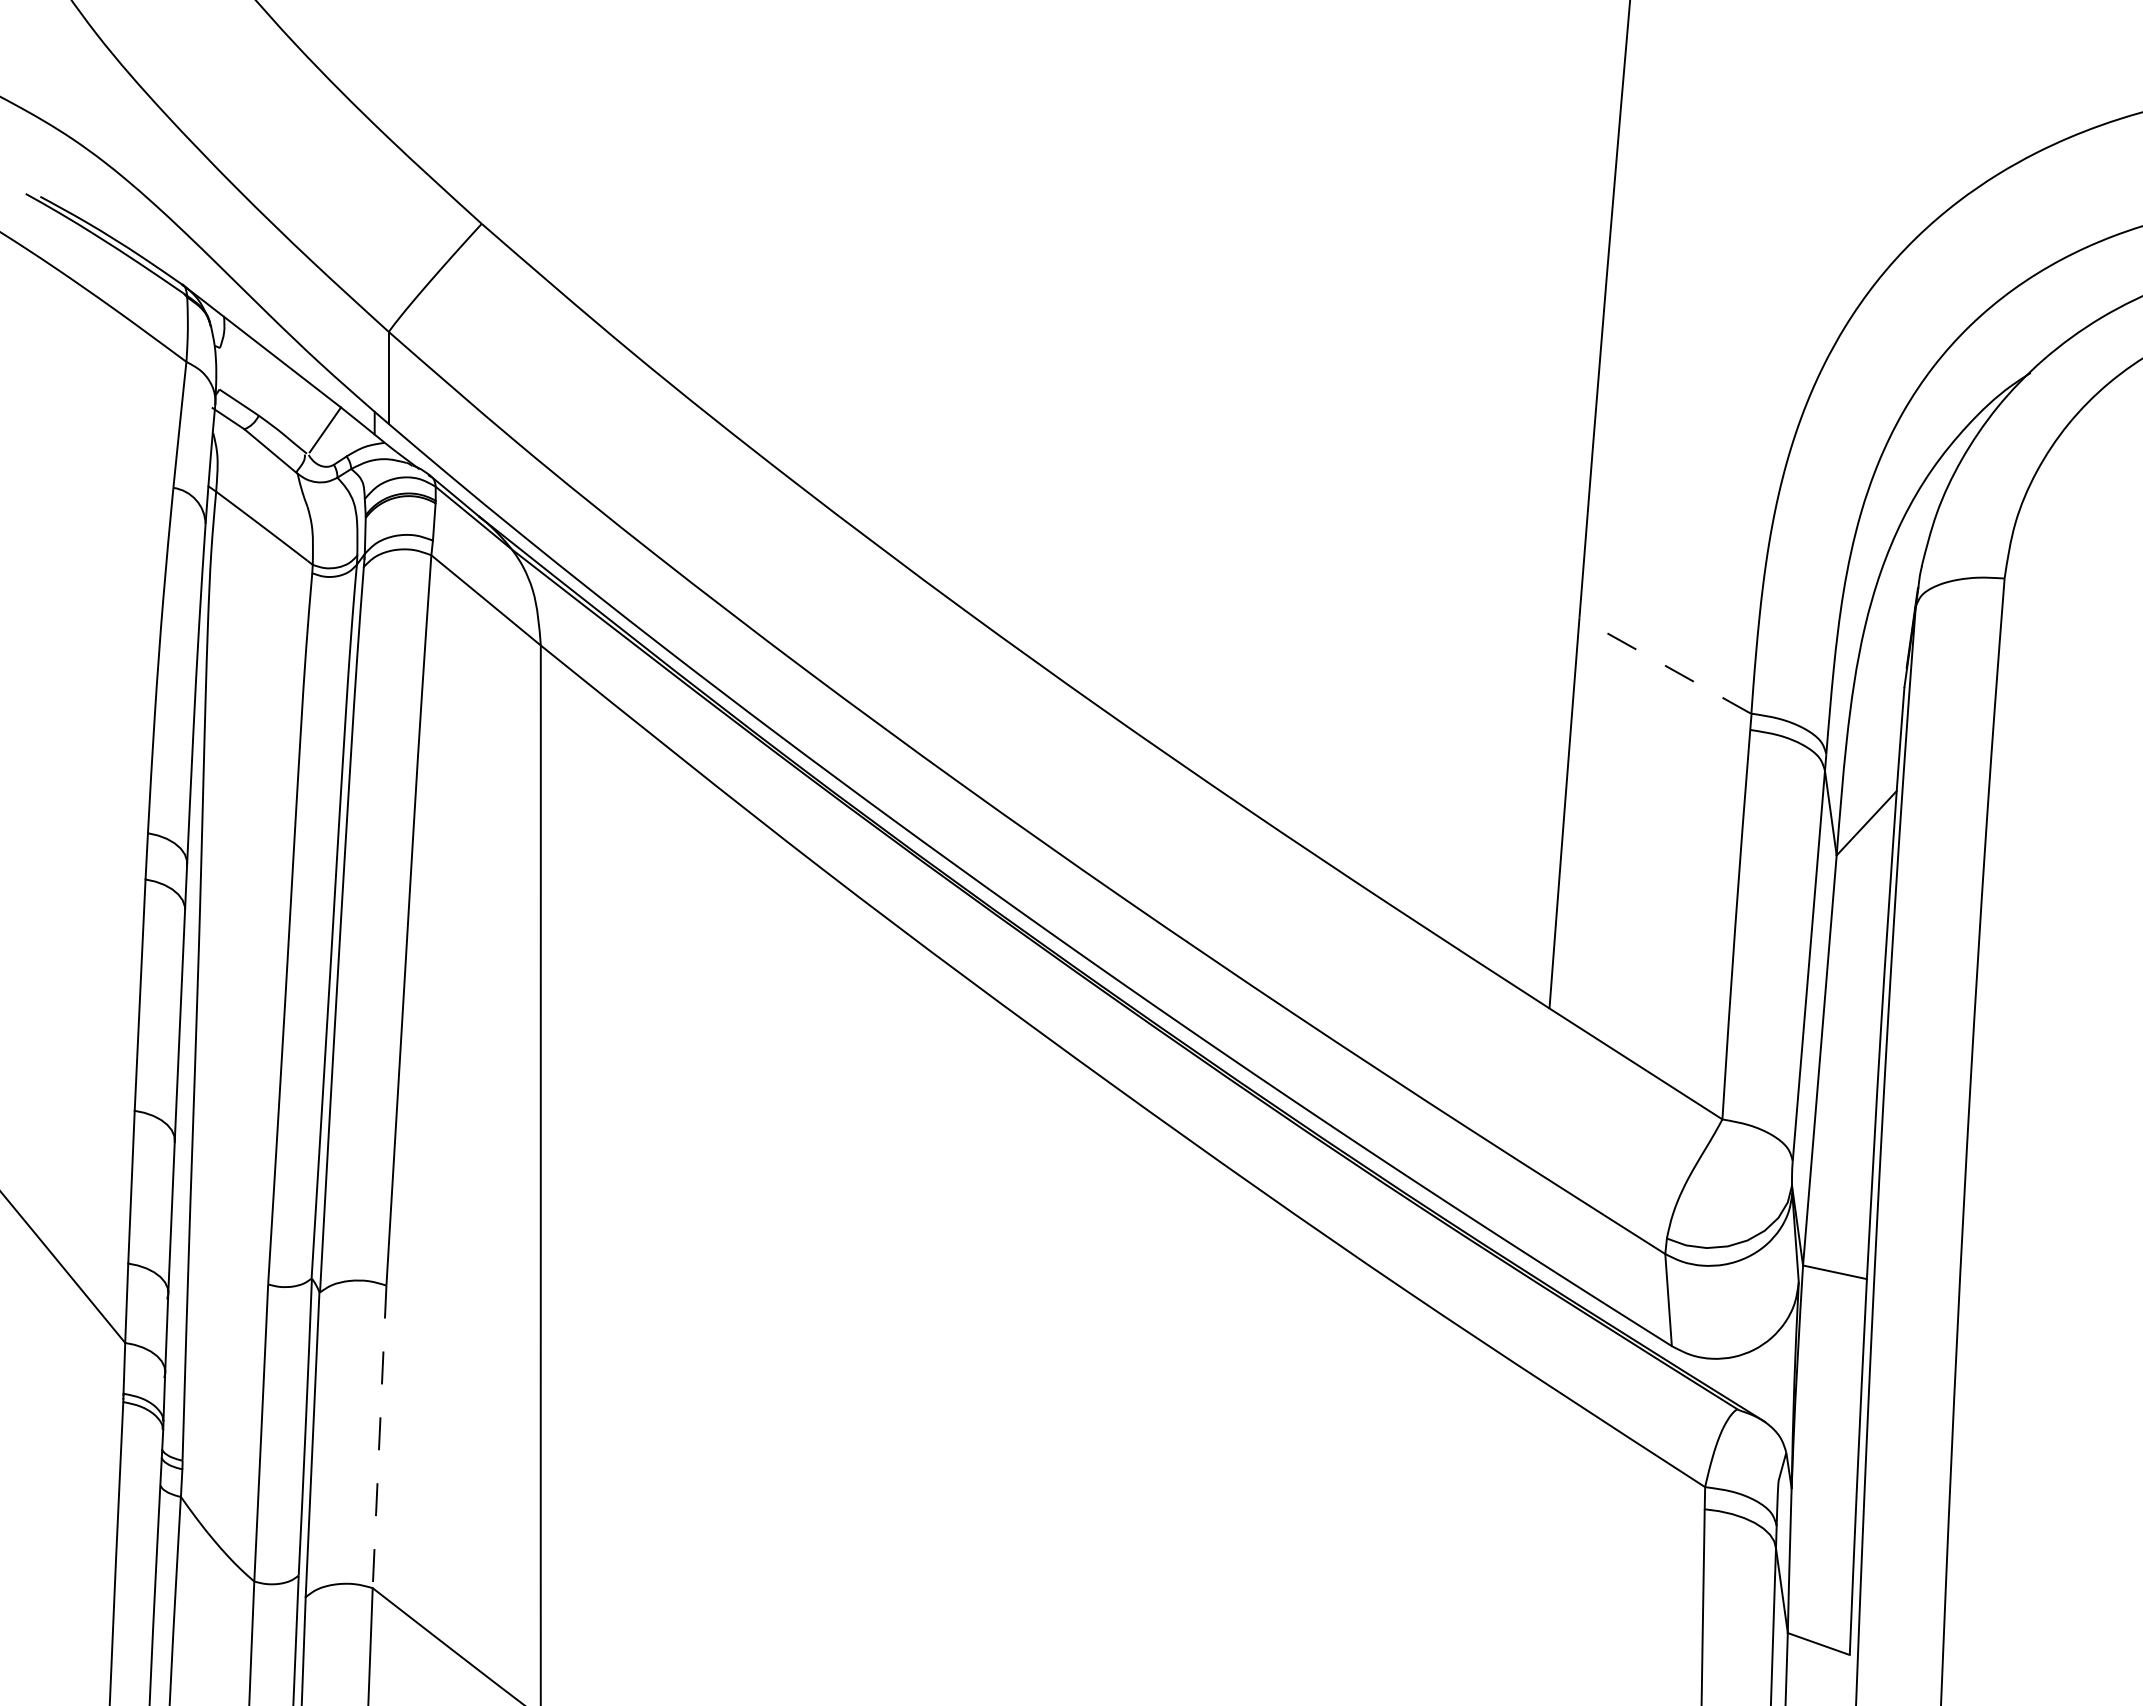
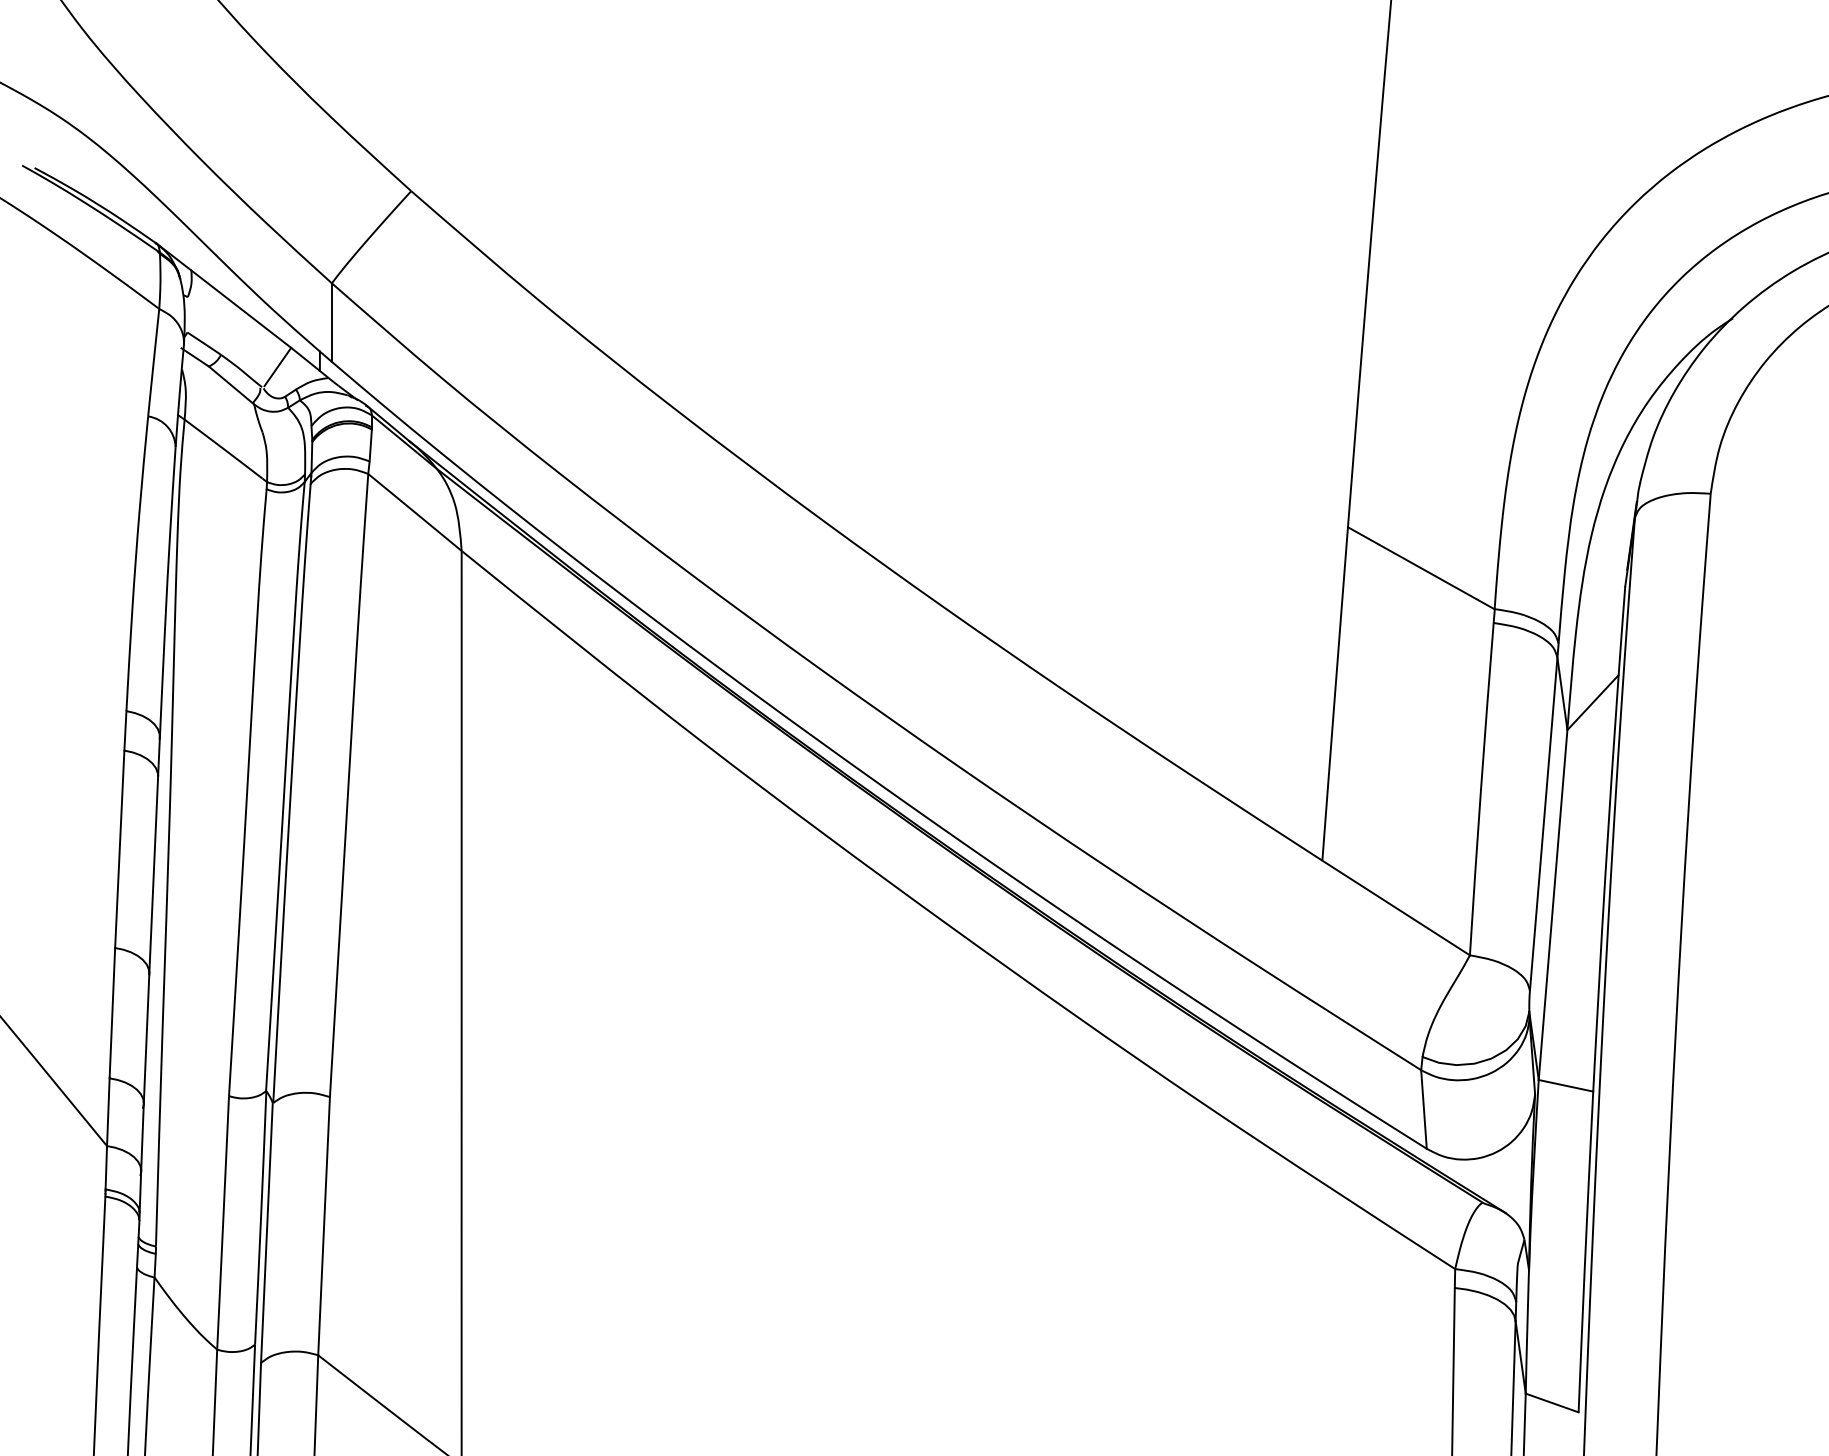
line: (1664, 665) -> (1420, 568), dashed -> solid
line: (379, 1437) -> (324, 1226), dashed -> solid

